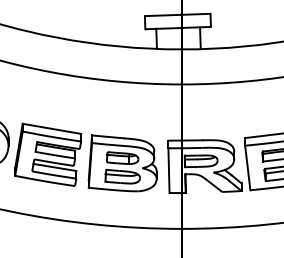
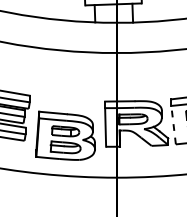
part: (122, 163) -> (65, 135), moved
line: (247, 167) -> (173, 124), solid -> dashed

